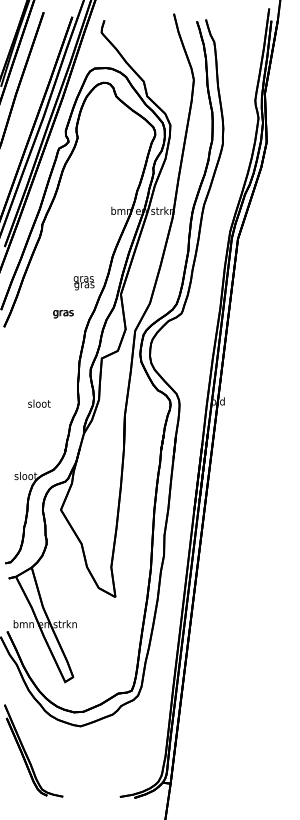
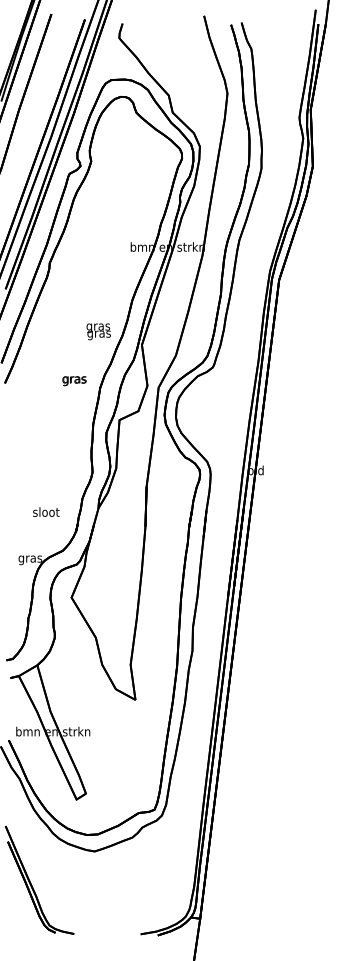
text: (63, 314) -> (74, 381), moved
text: (39, 403) -> (46, 511), moved
text: (25, 477) -> (30, 559), sloot -> gras

